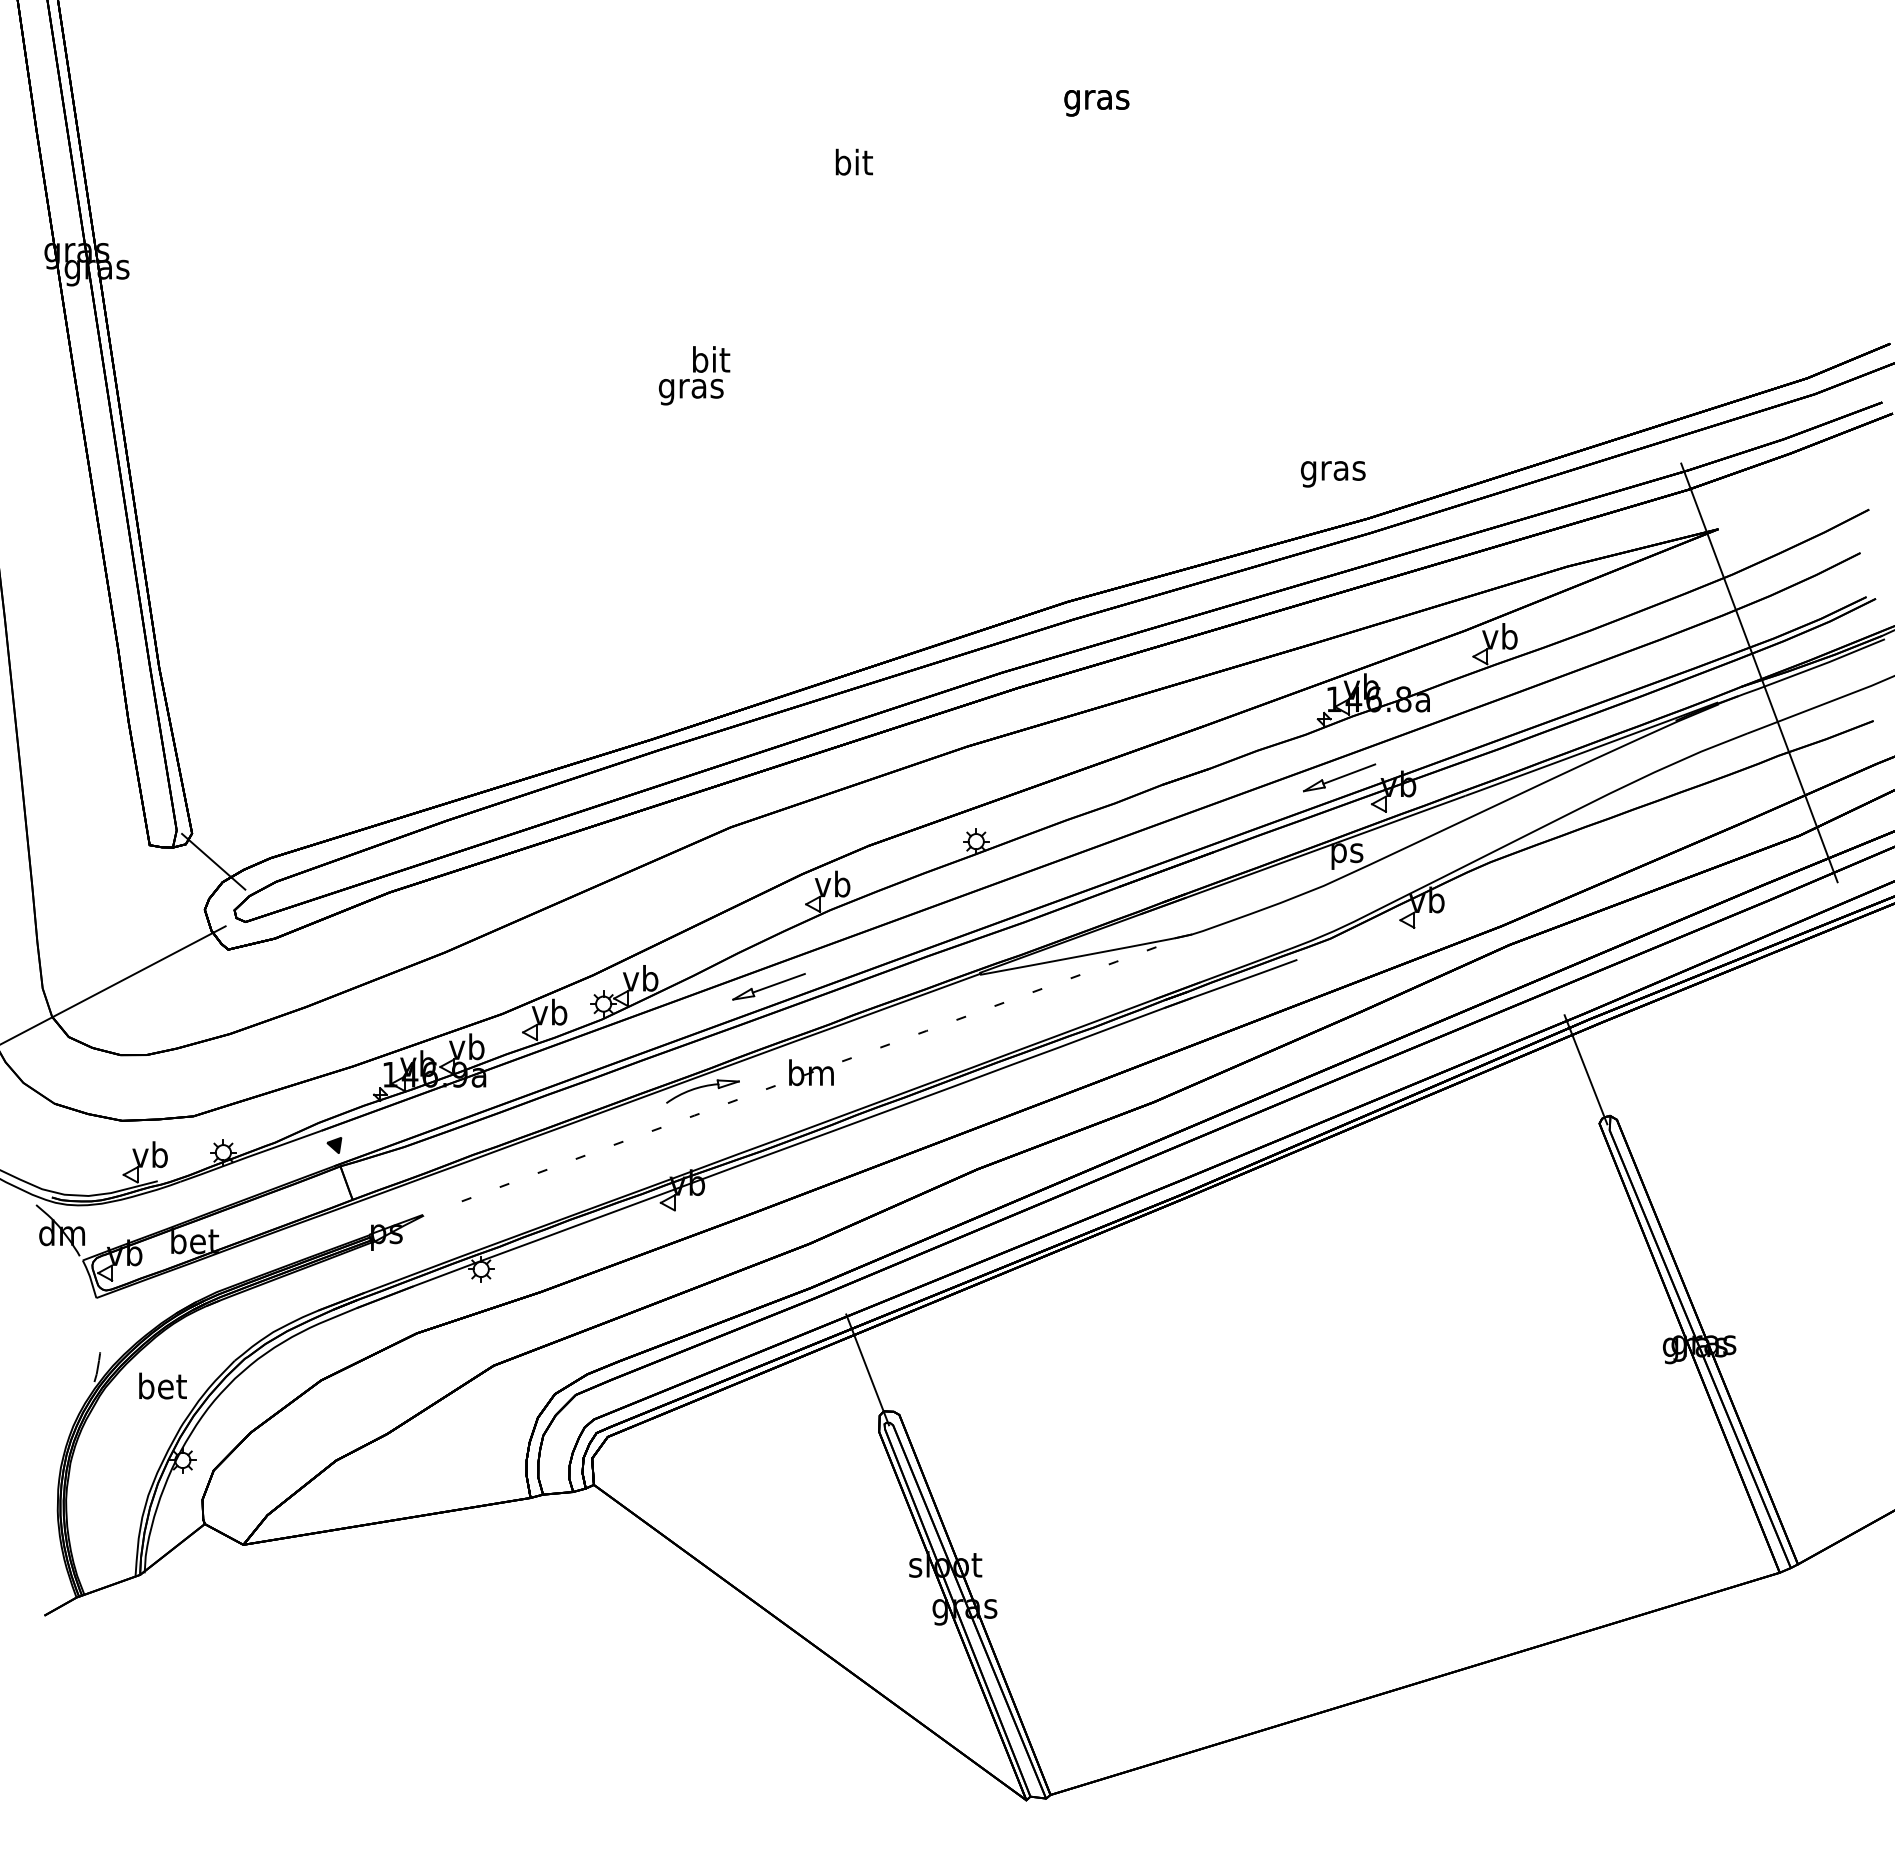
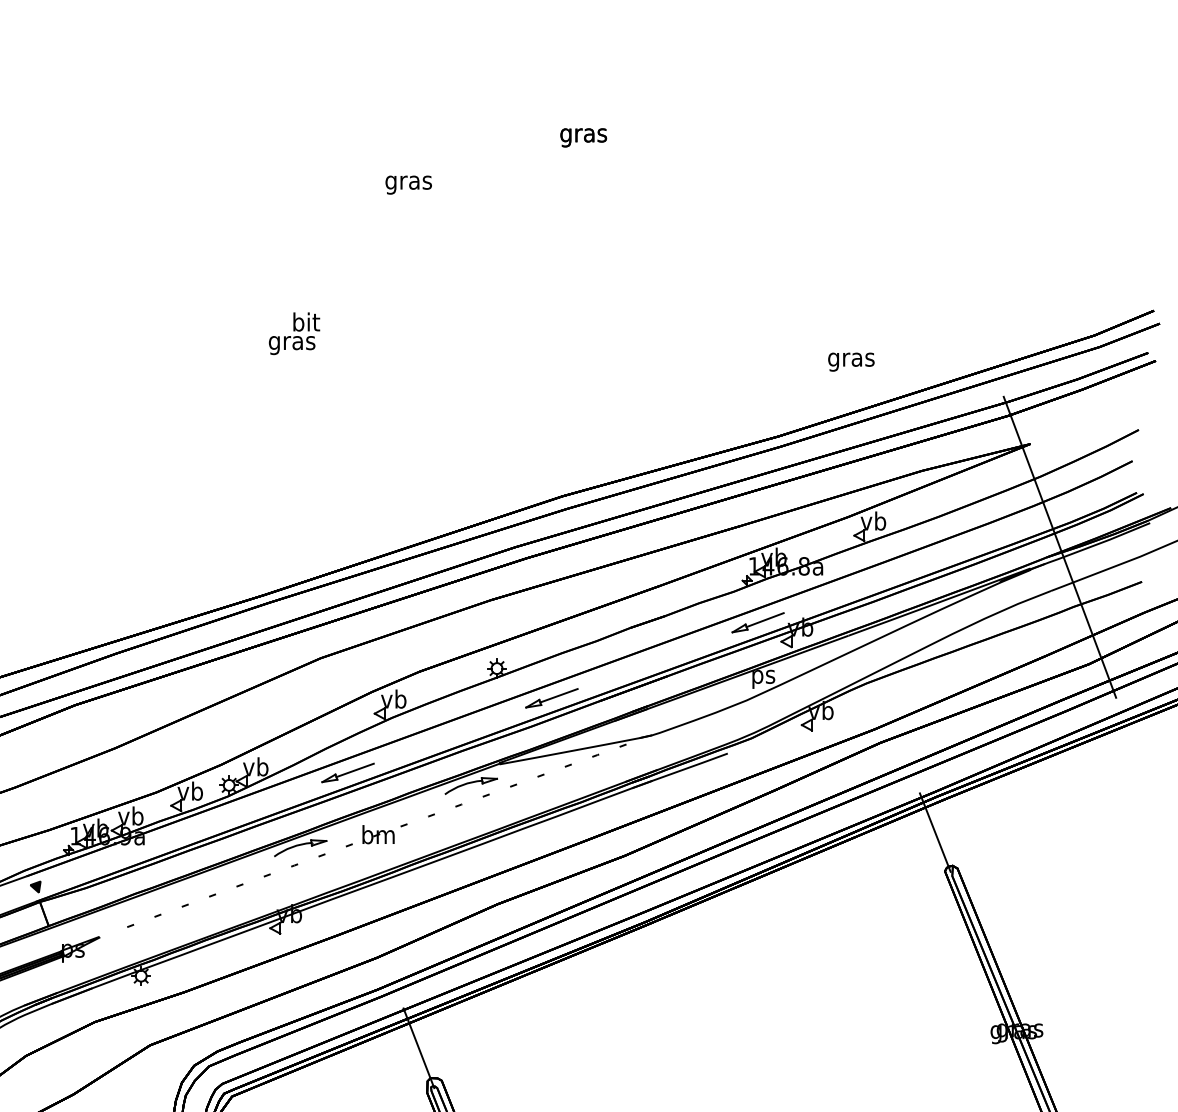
text: (853, 165) -> (408, 182), bit -> gras
text: (1333, 474) -> (851, 362), moved
part: (1052, 882) -> (551, 697), added
part: (940, 1004) -> (471, 785), added

